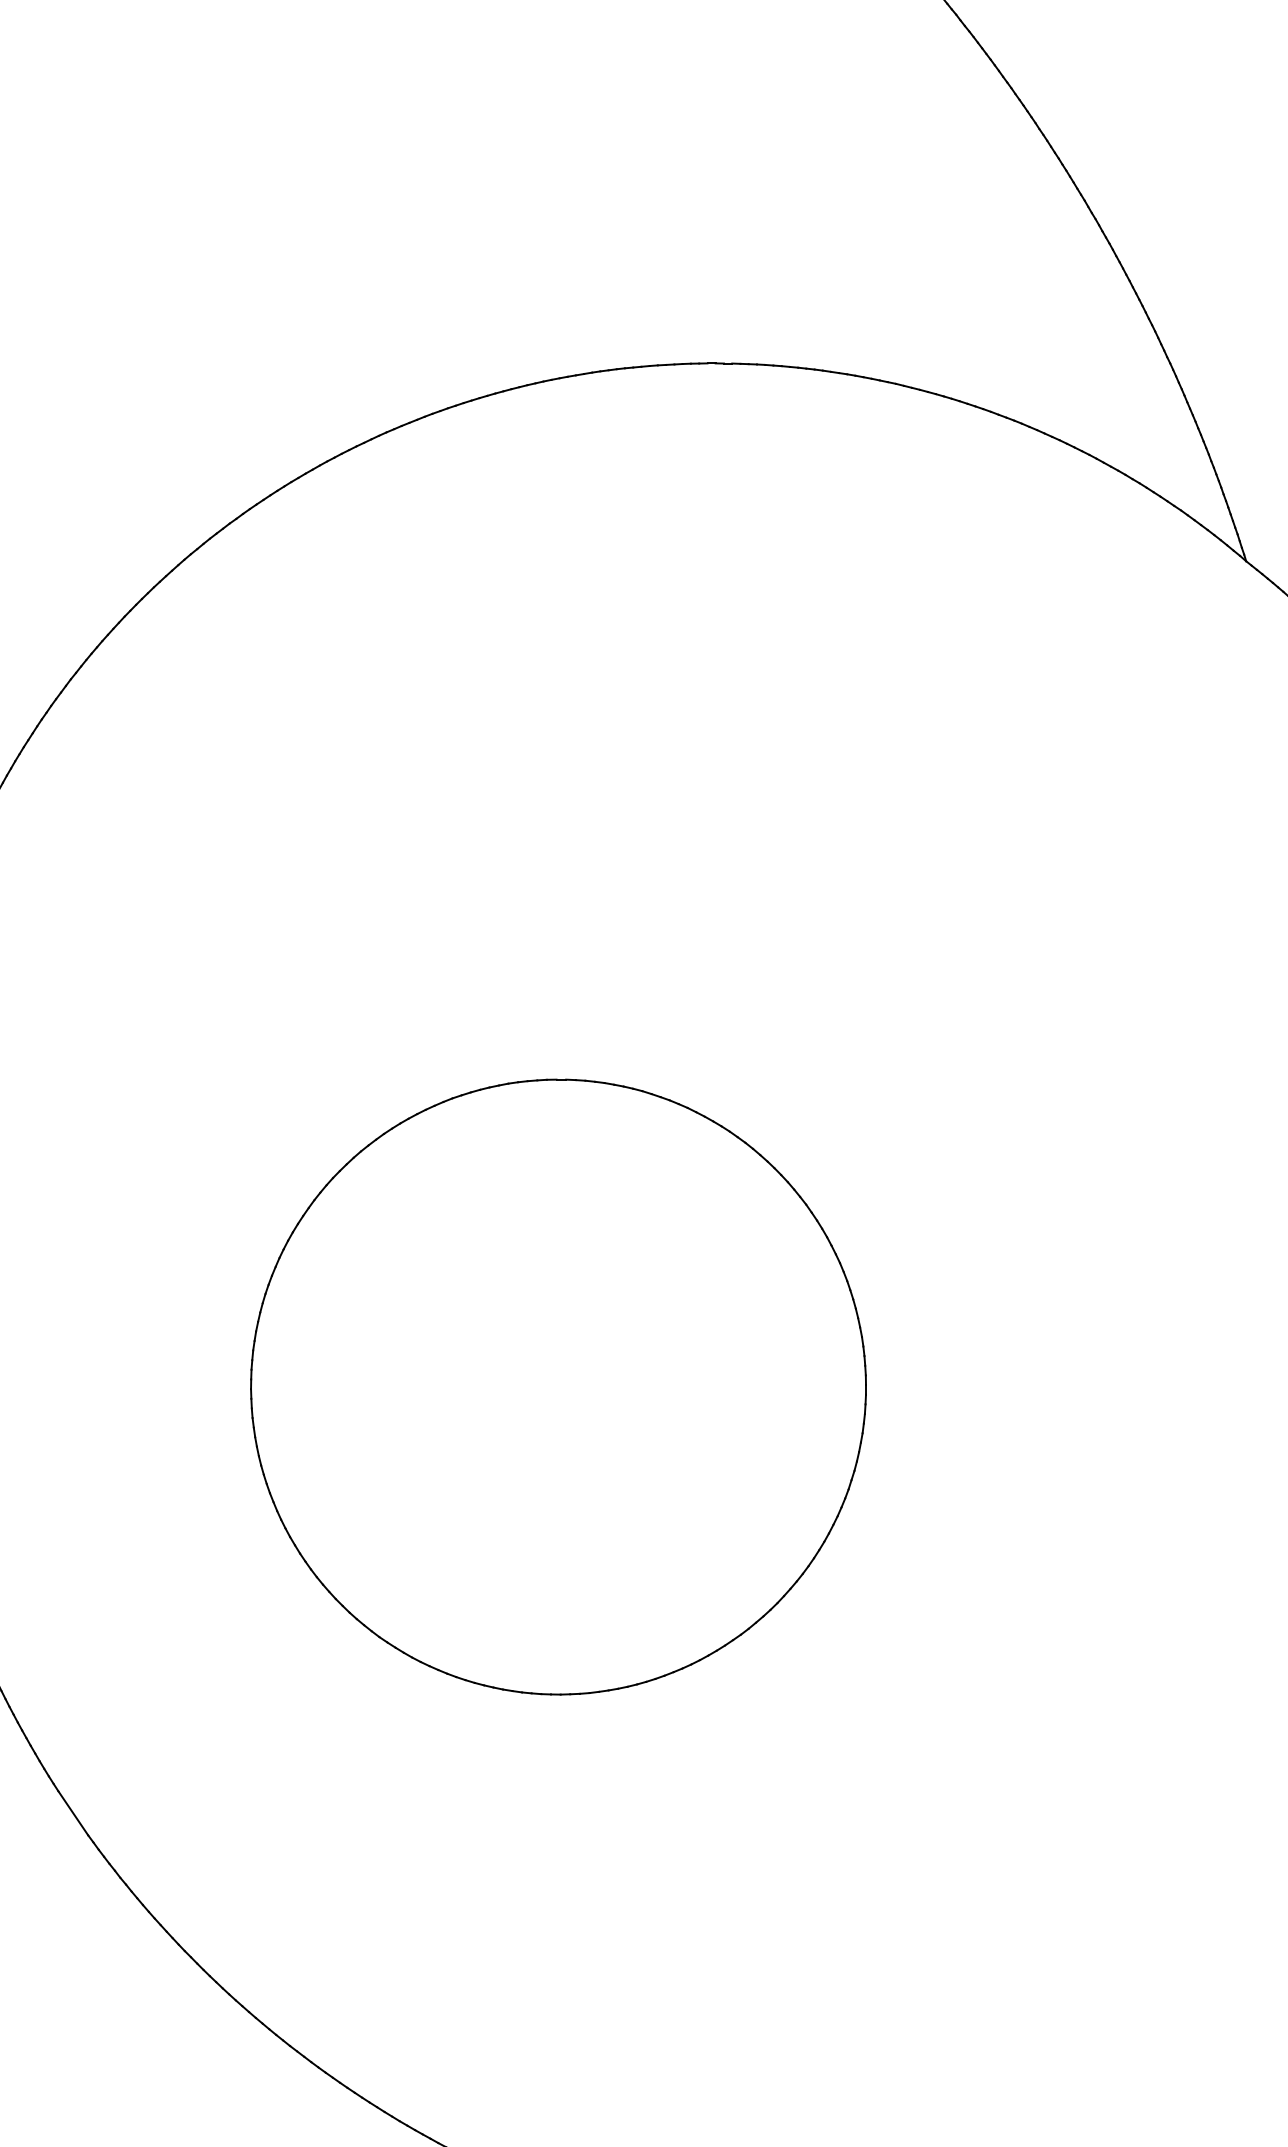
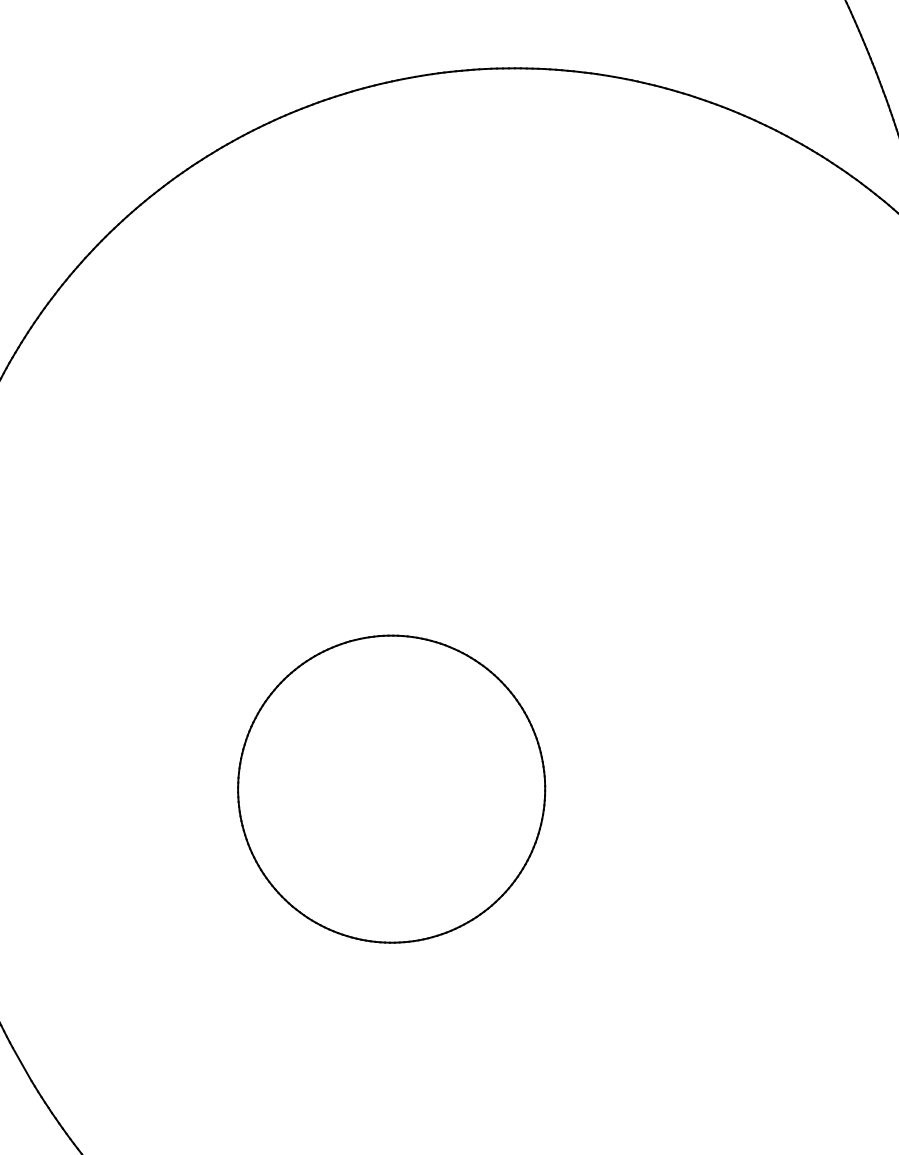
part: (558, 1386) -> (391, 788), size x0.7

